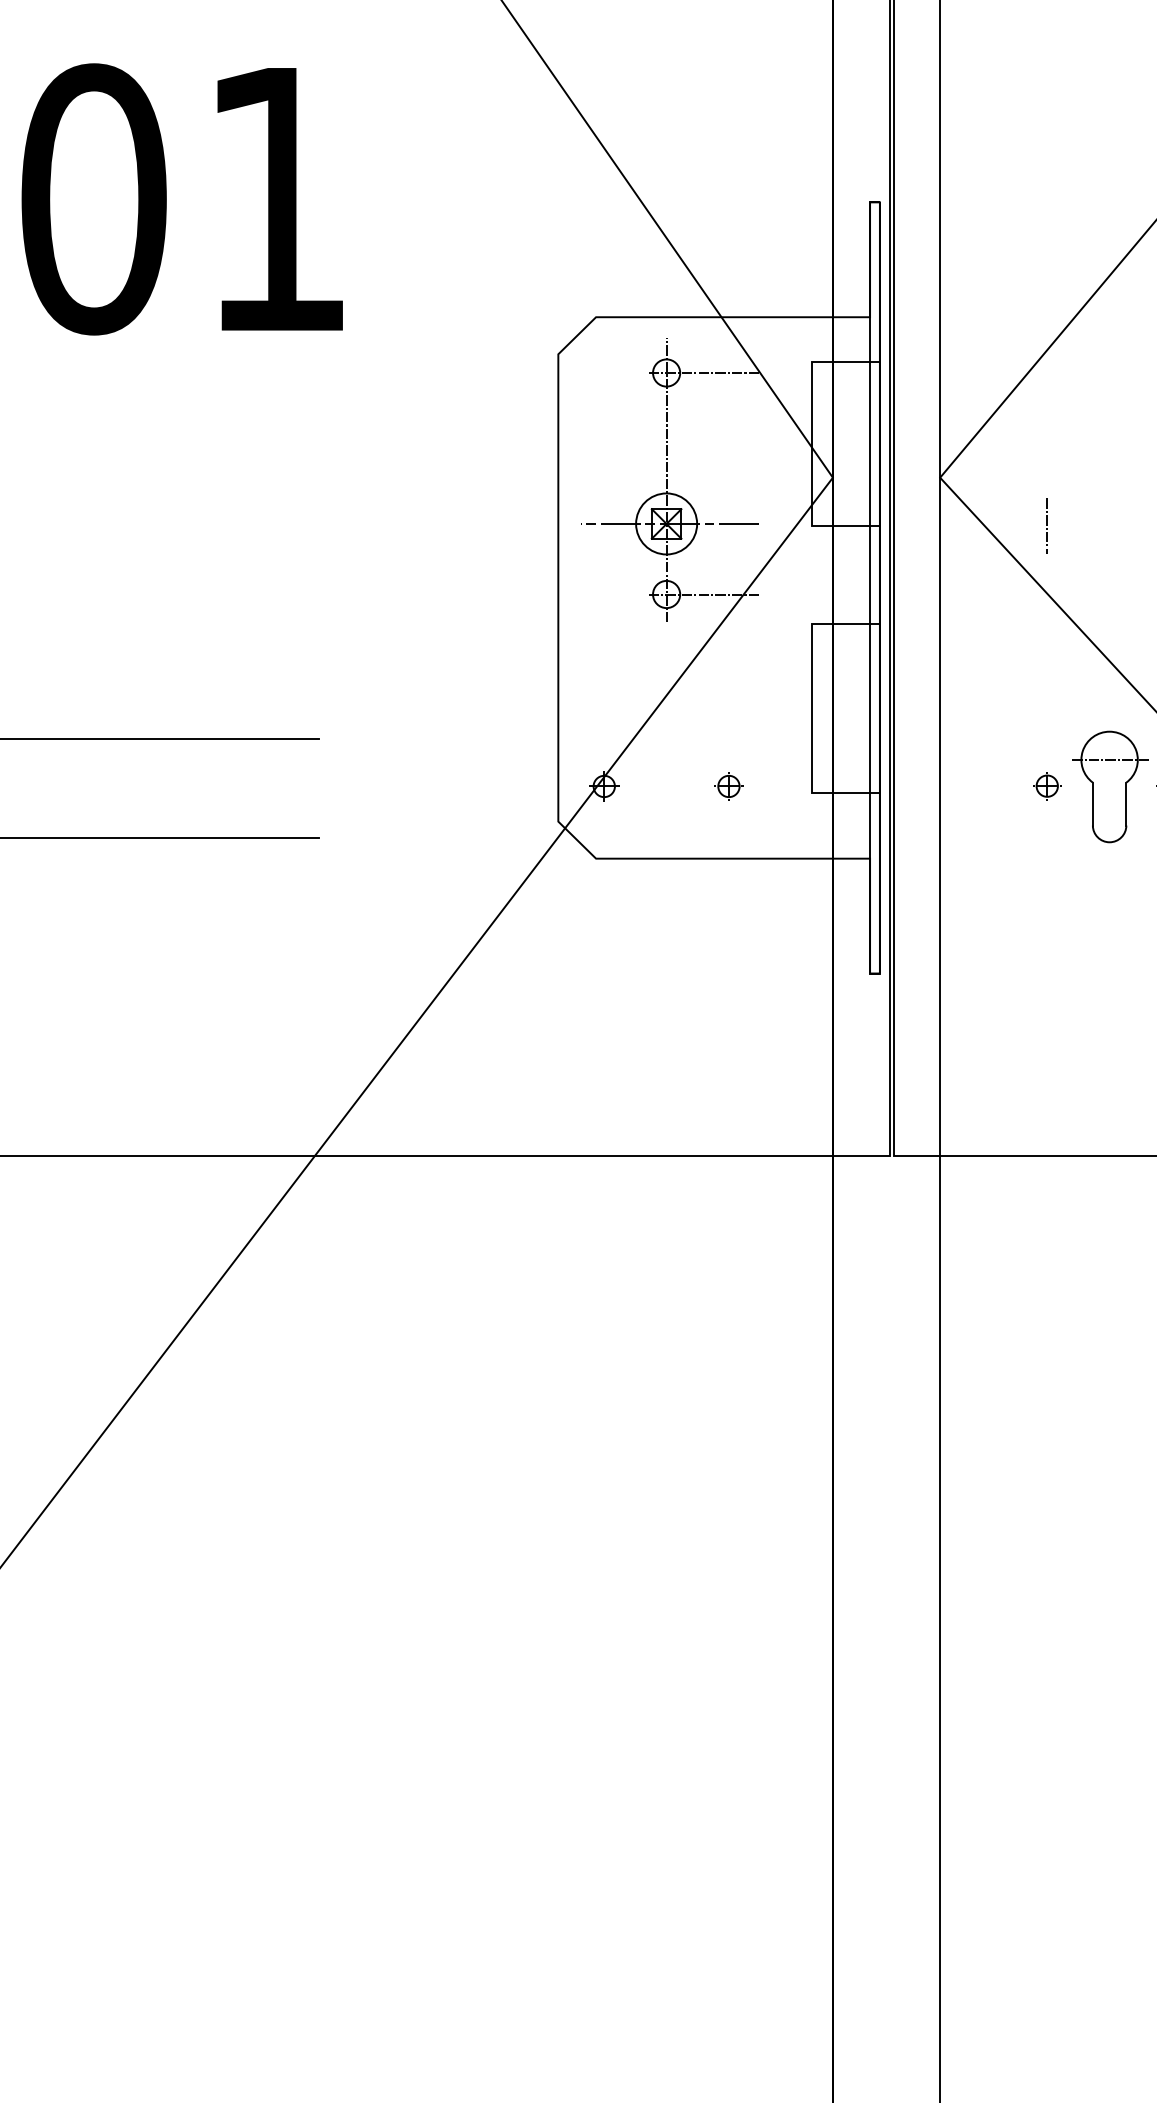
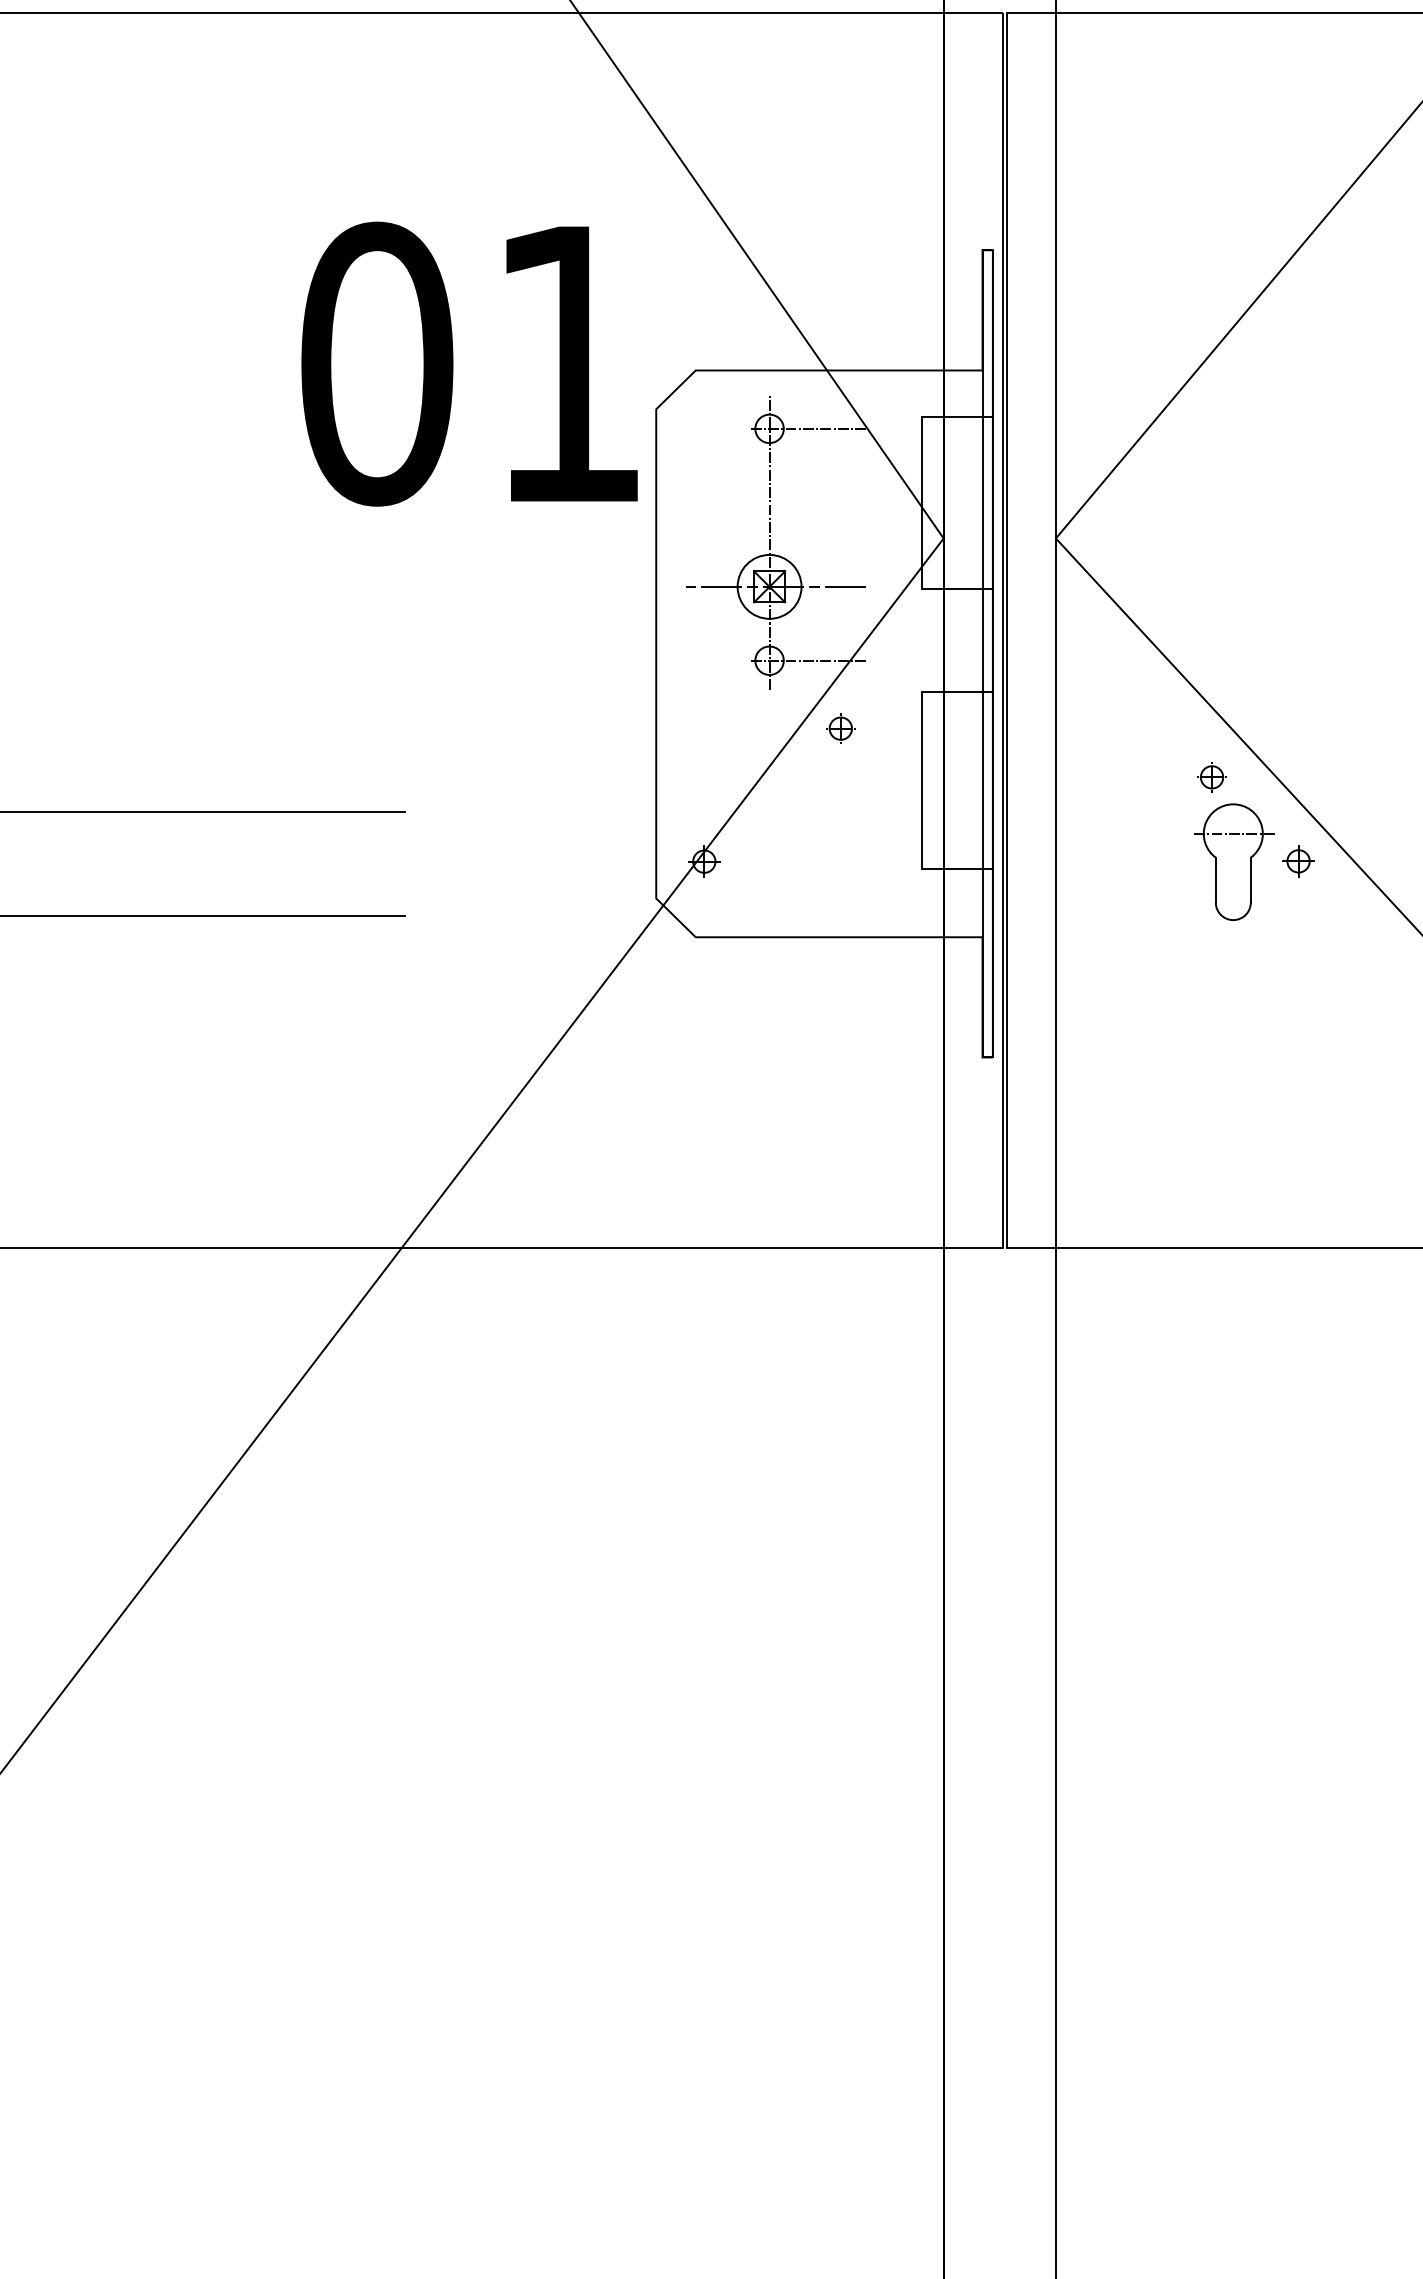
text: (182, 198) -> (469, 363), moved
line: (1047, 525) -> (1168, 588), removed
part: (728, 786) -> (840, 728), moved
part: (1046, 786) -> (1211, 777), moved

